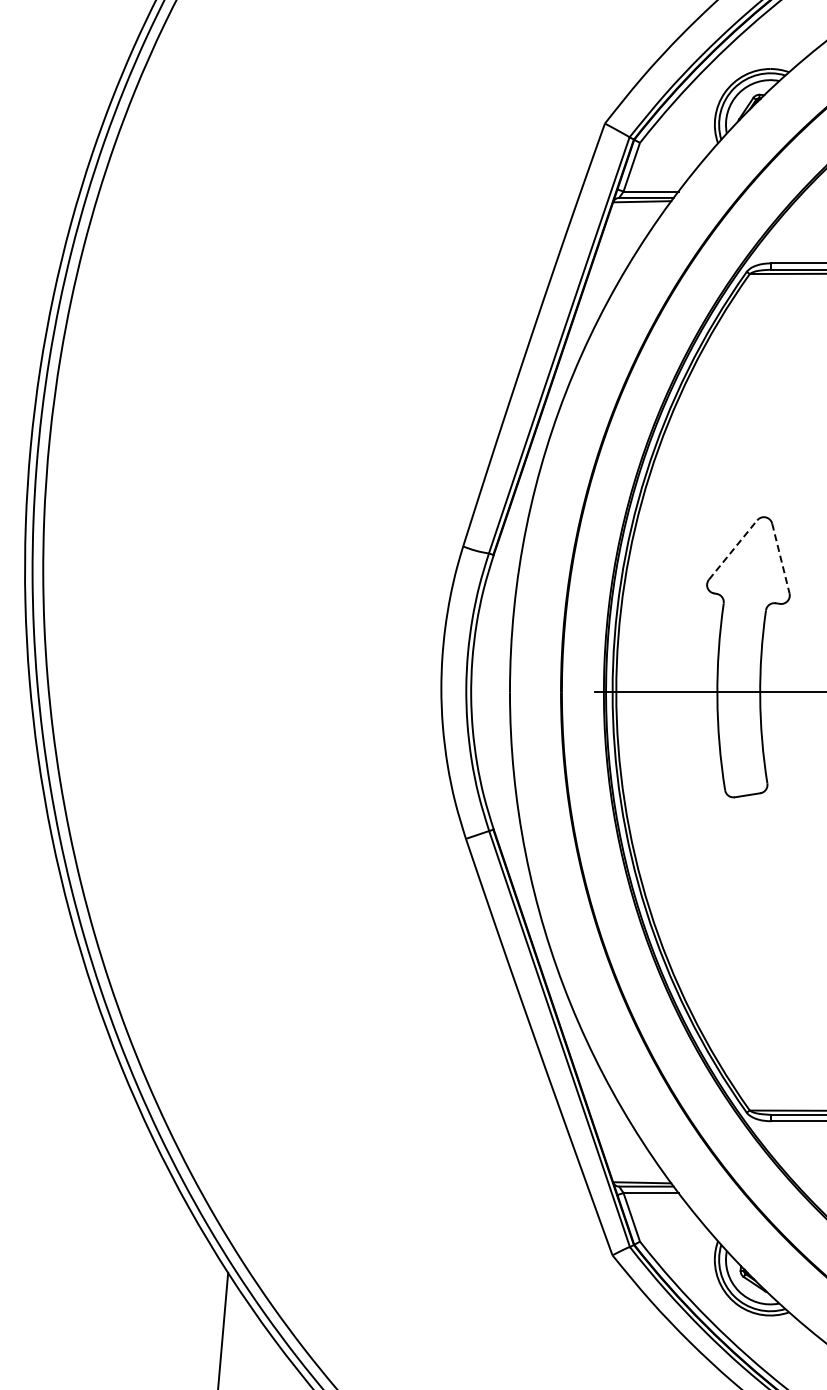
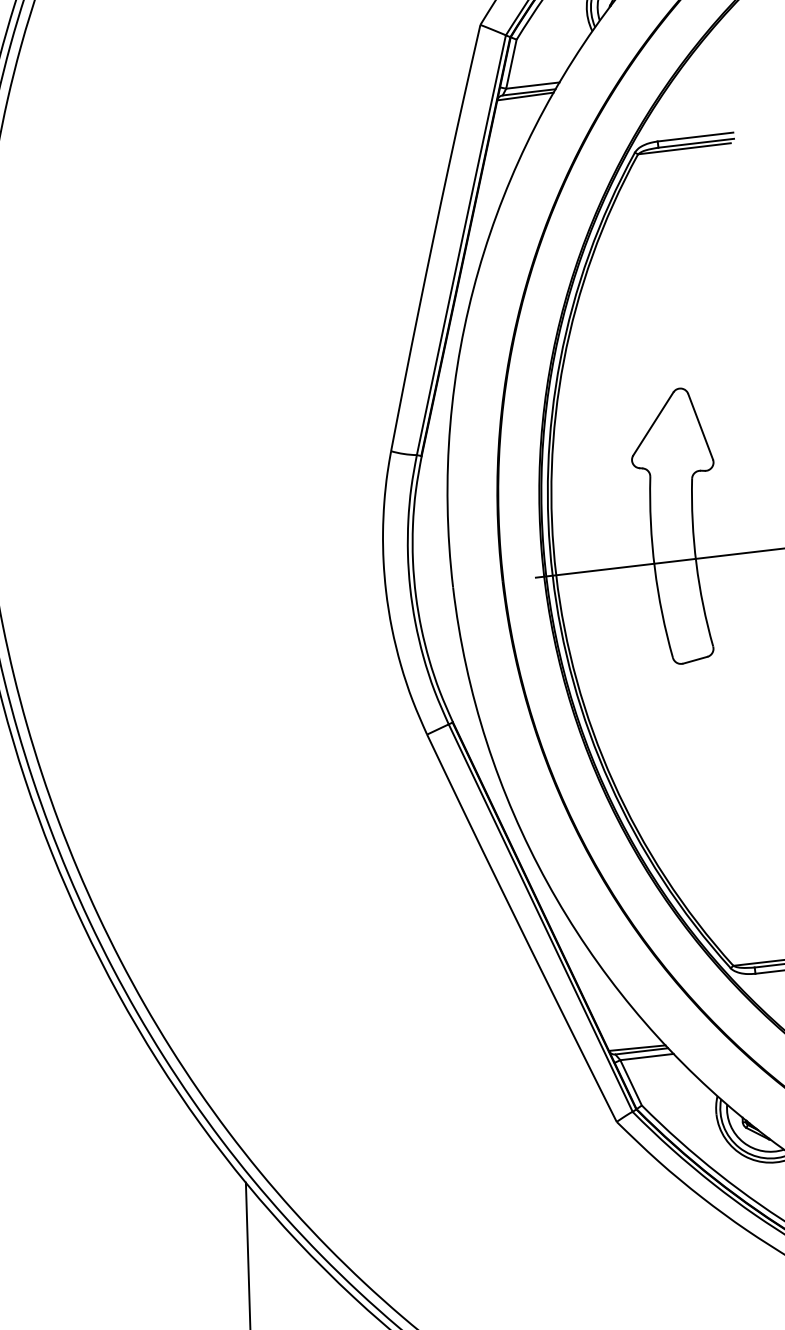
line: (733, 549) -> (653, 423), dashed -> solid
line: (780, 558) -> (700, 426), dashed -> solid

